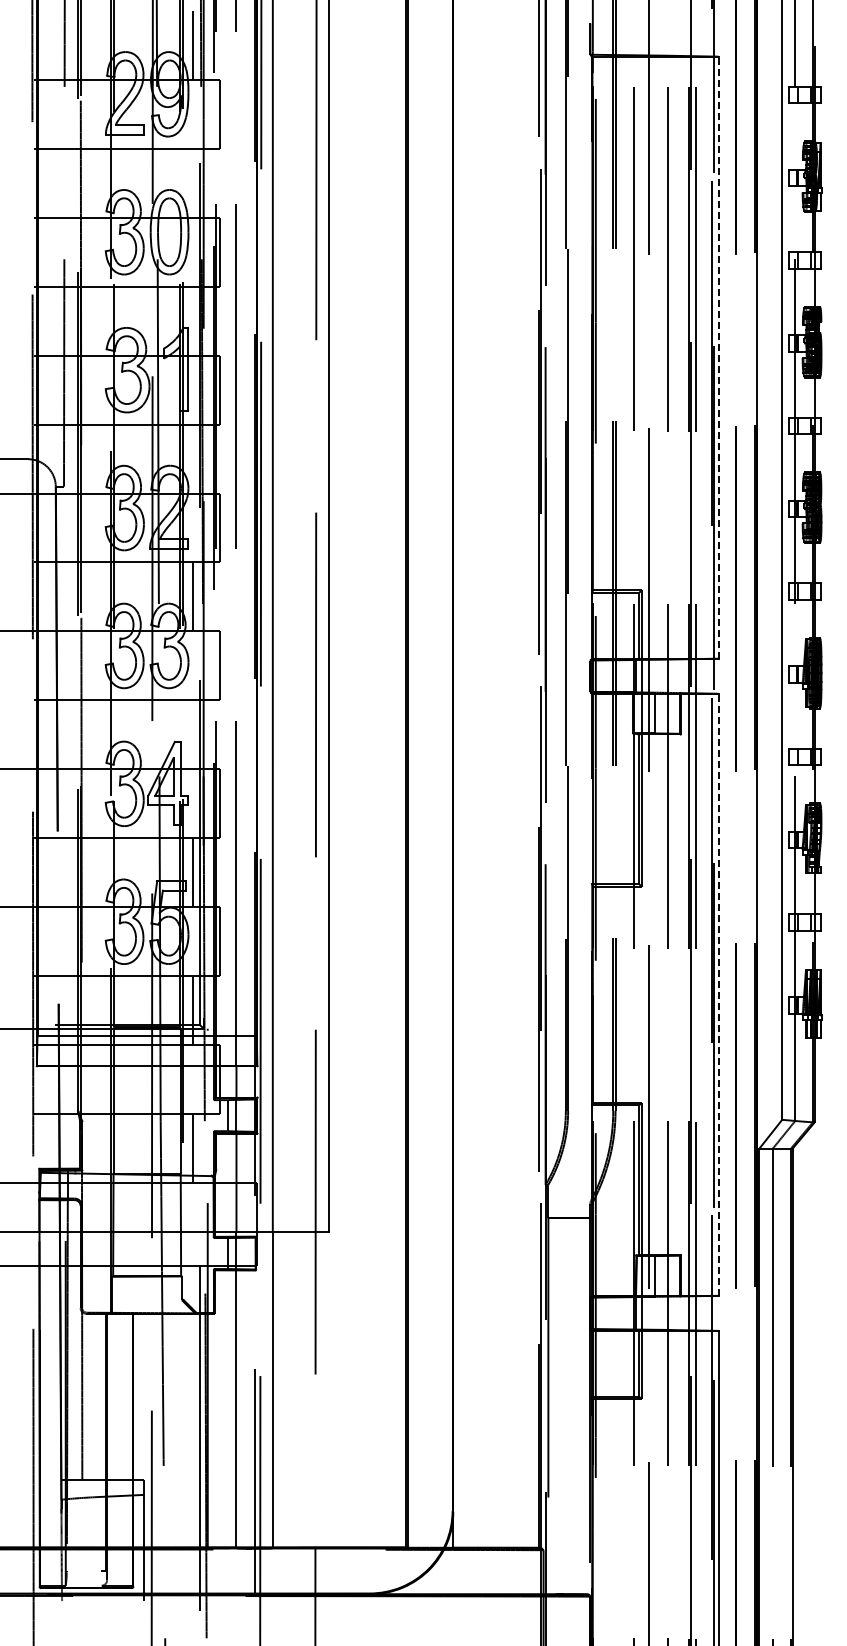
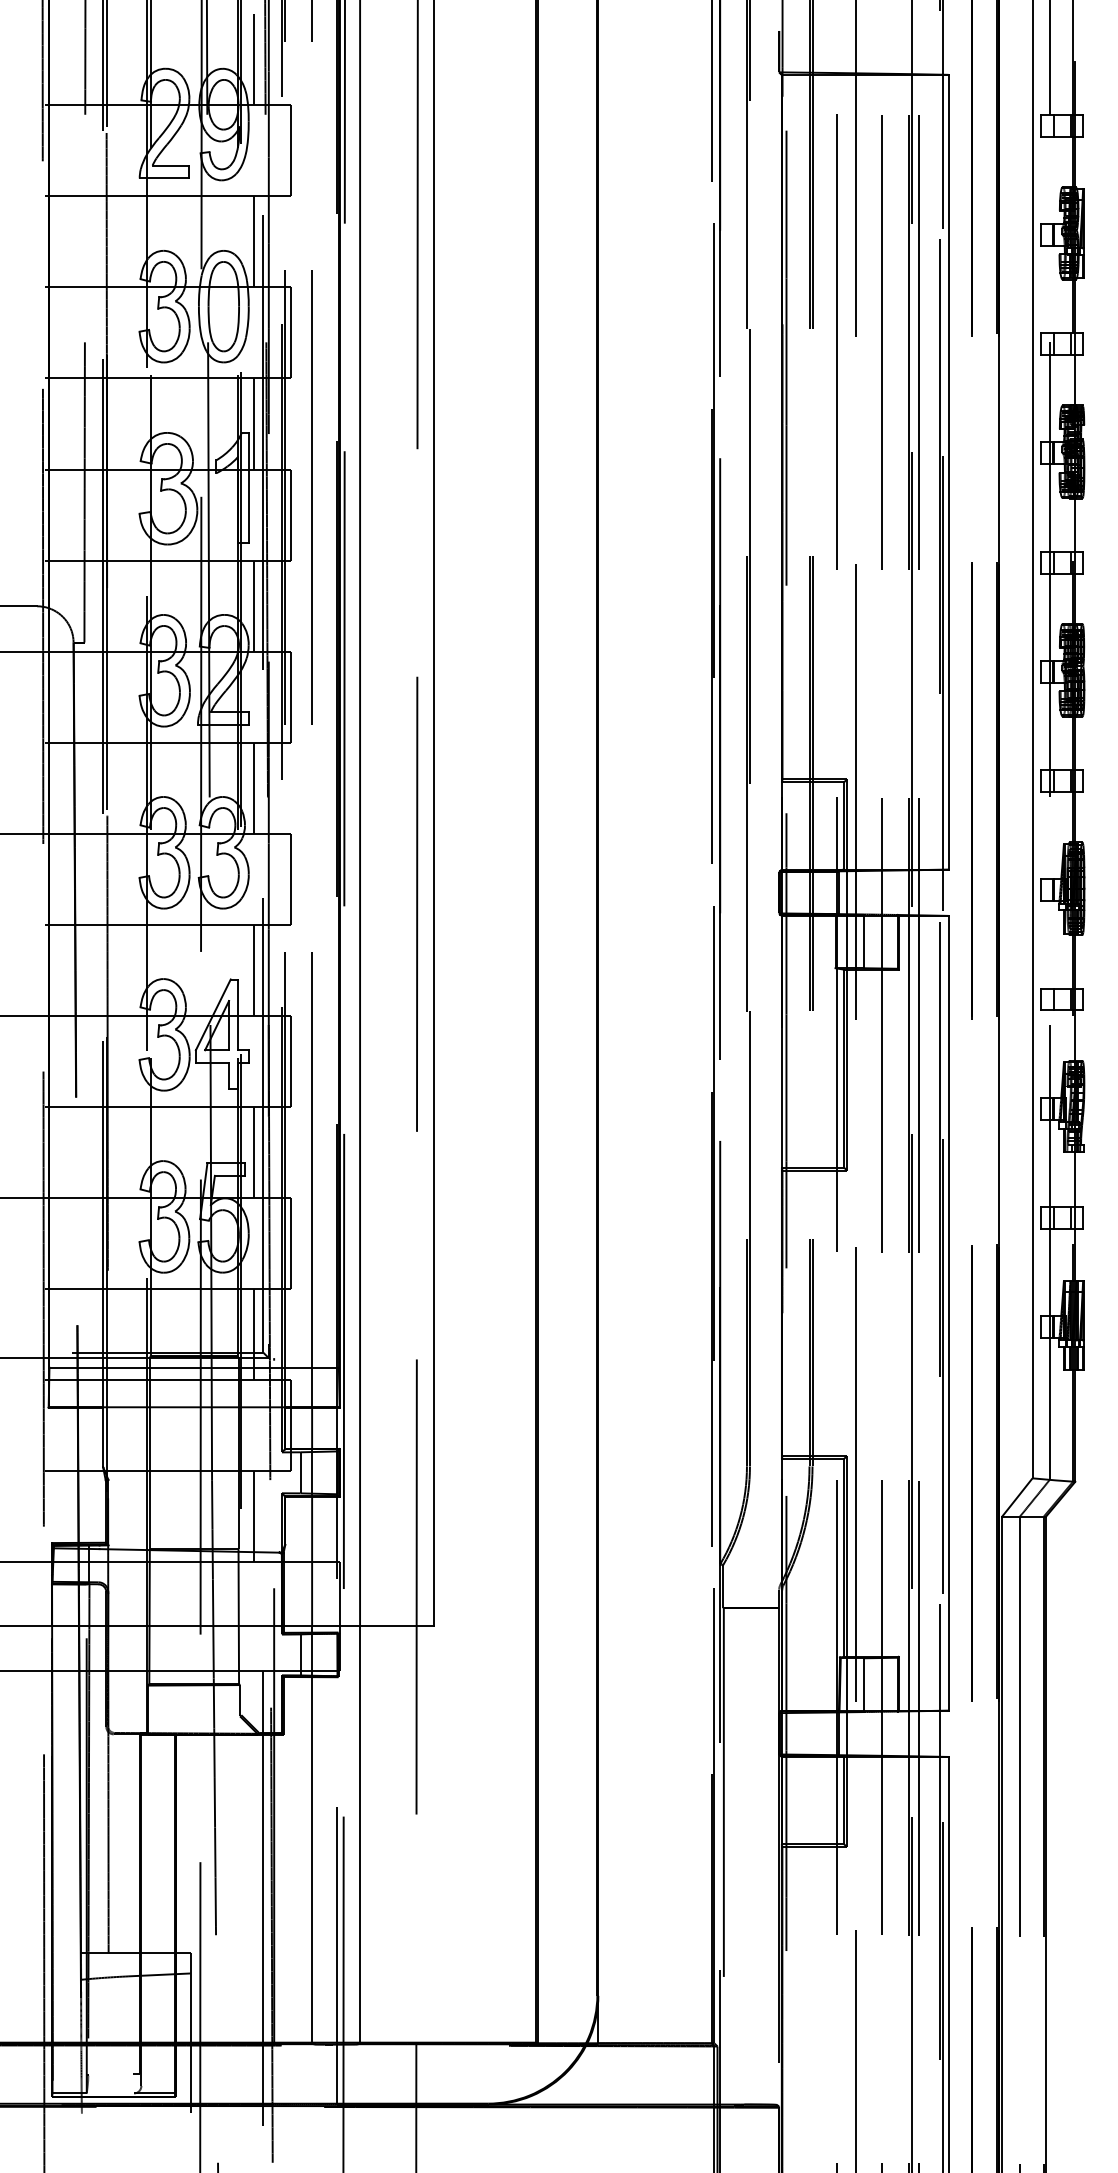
line: (192, 182) -> (254, 240), added
line: (192, 320) -> (254, 423), added
line: (718, 357) -> (948, 471), dashed -> solid
line: (192, 458) -> (254, 605), added
line: (192, 734) -> (254, 969), added
line: (718, 994) -> (948, 1312), dashed -> solid

